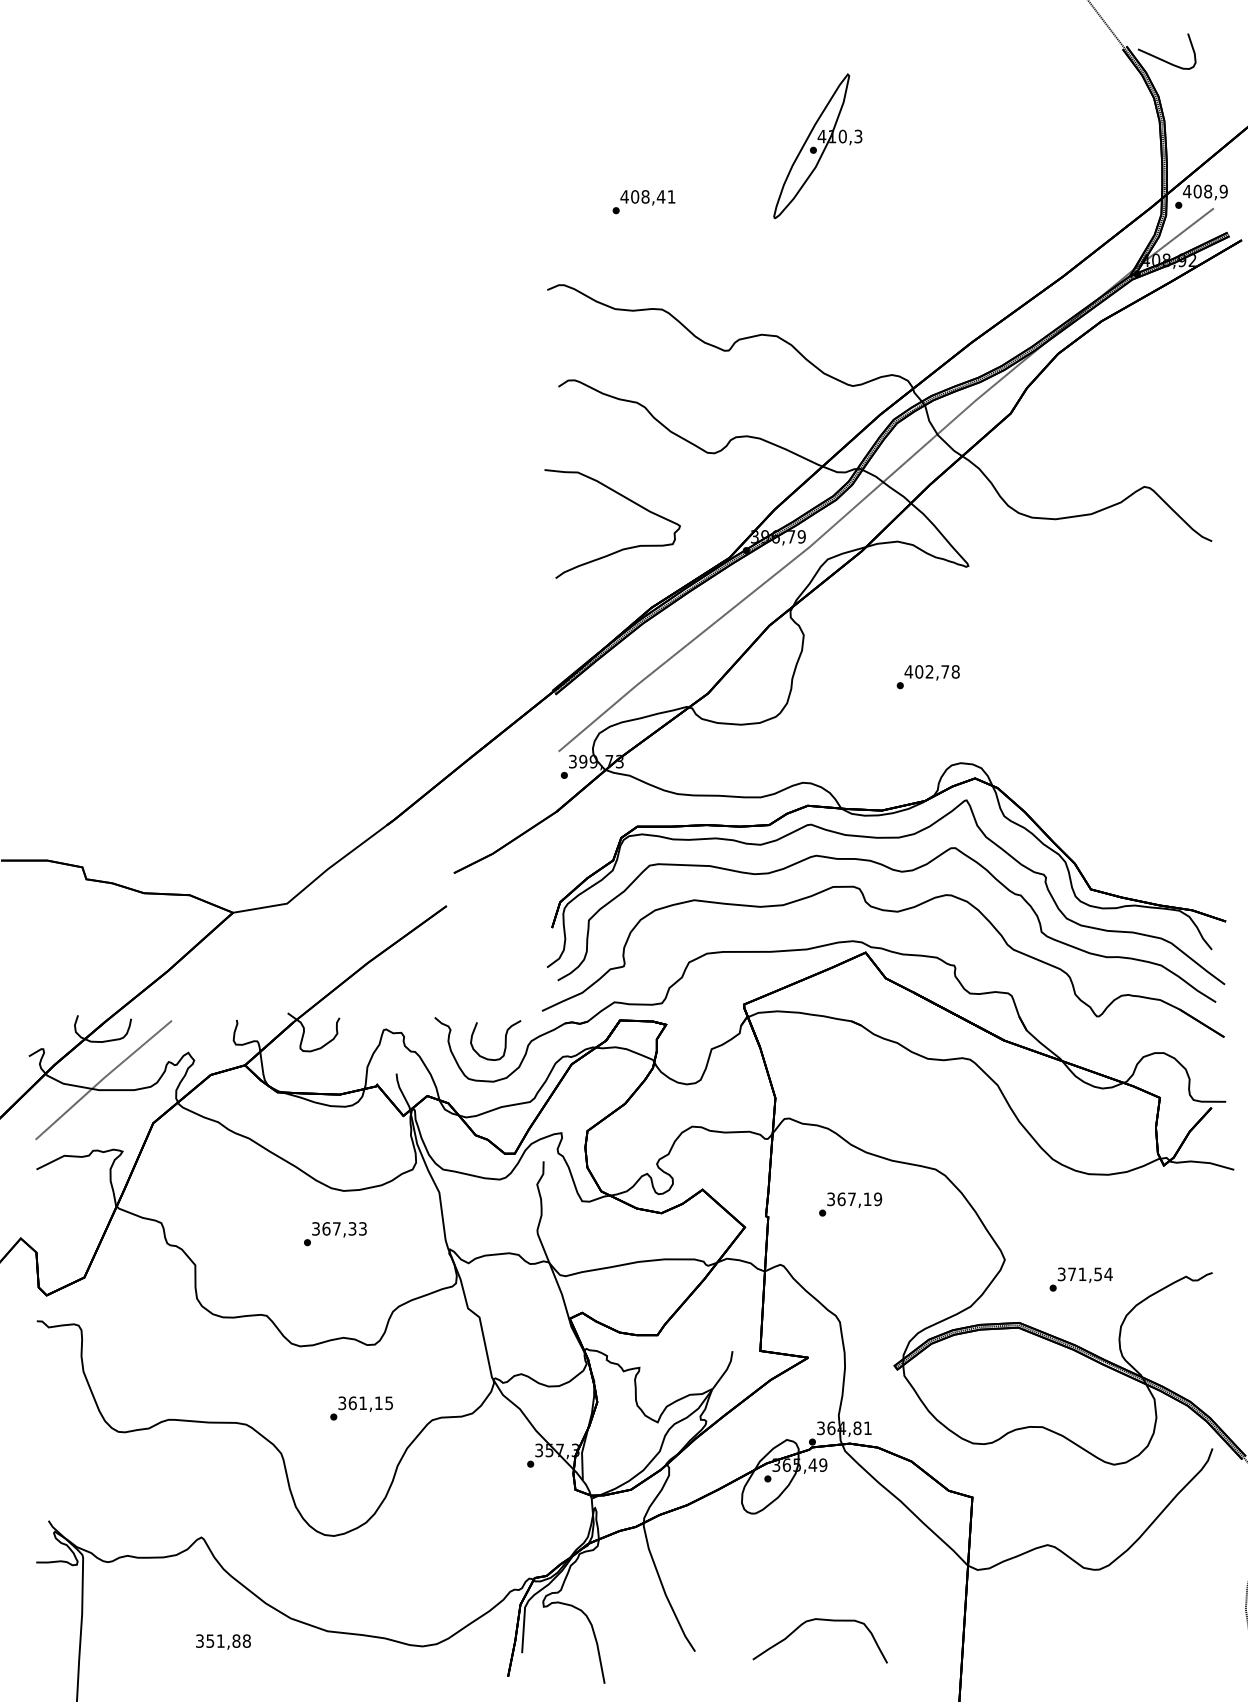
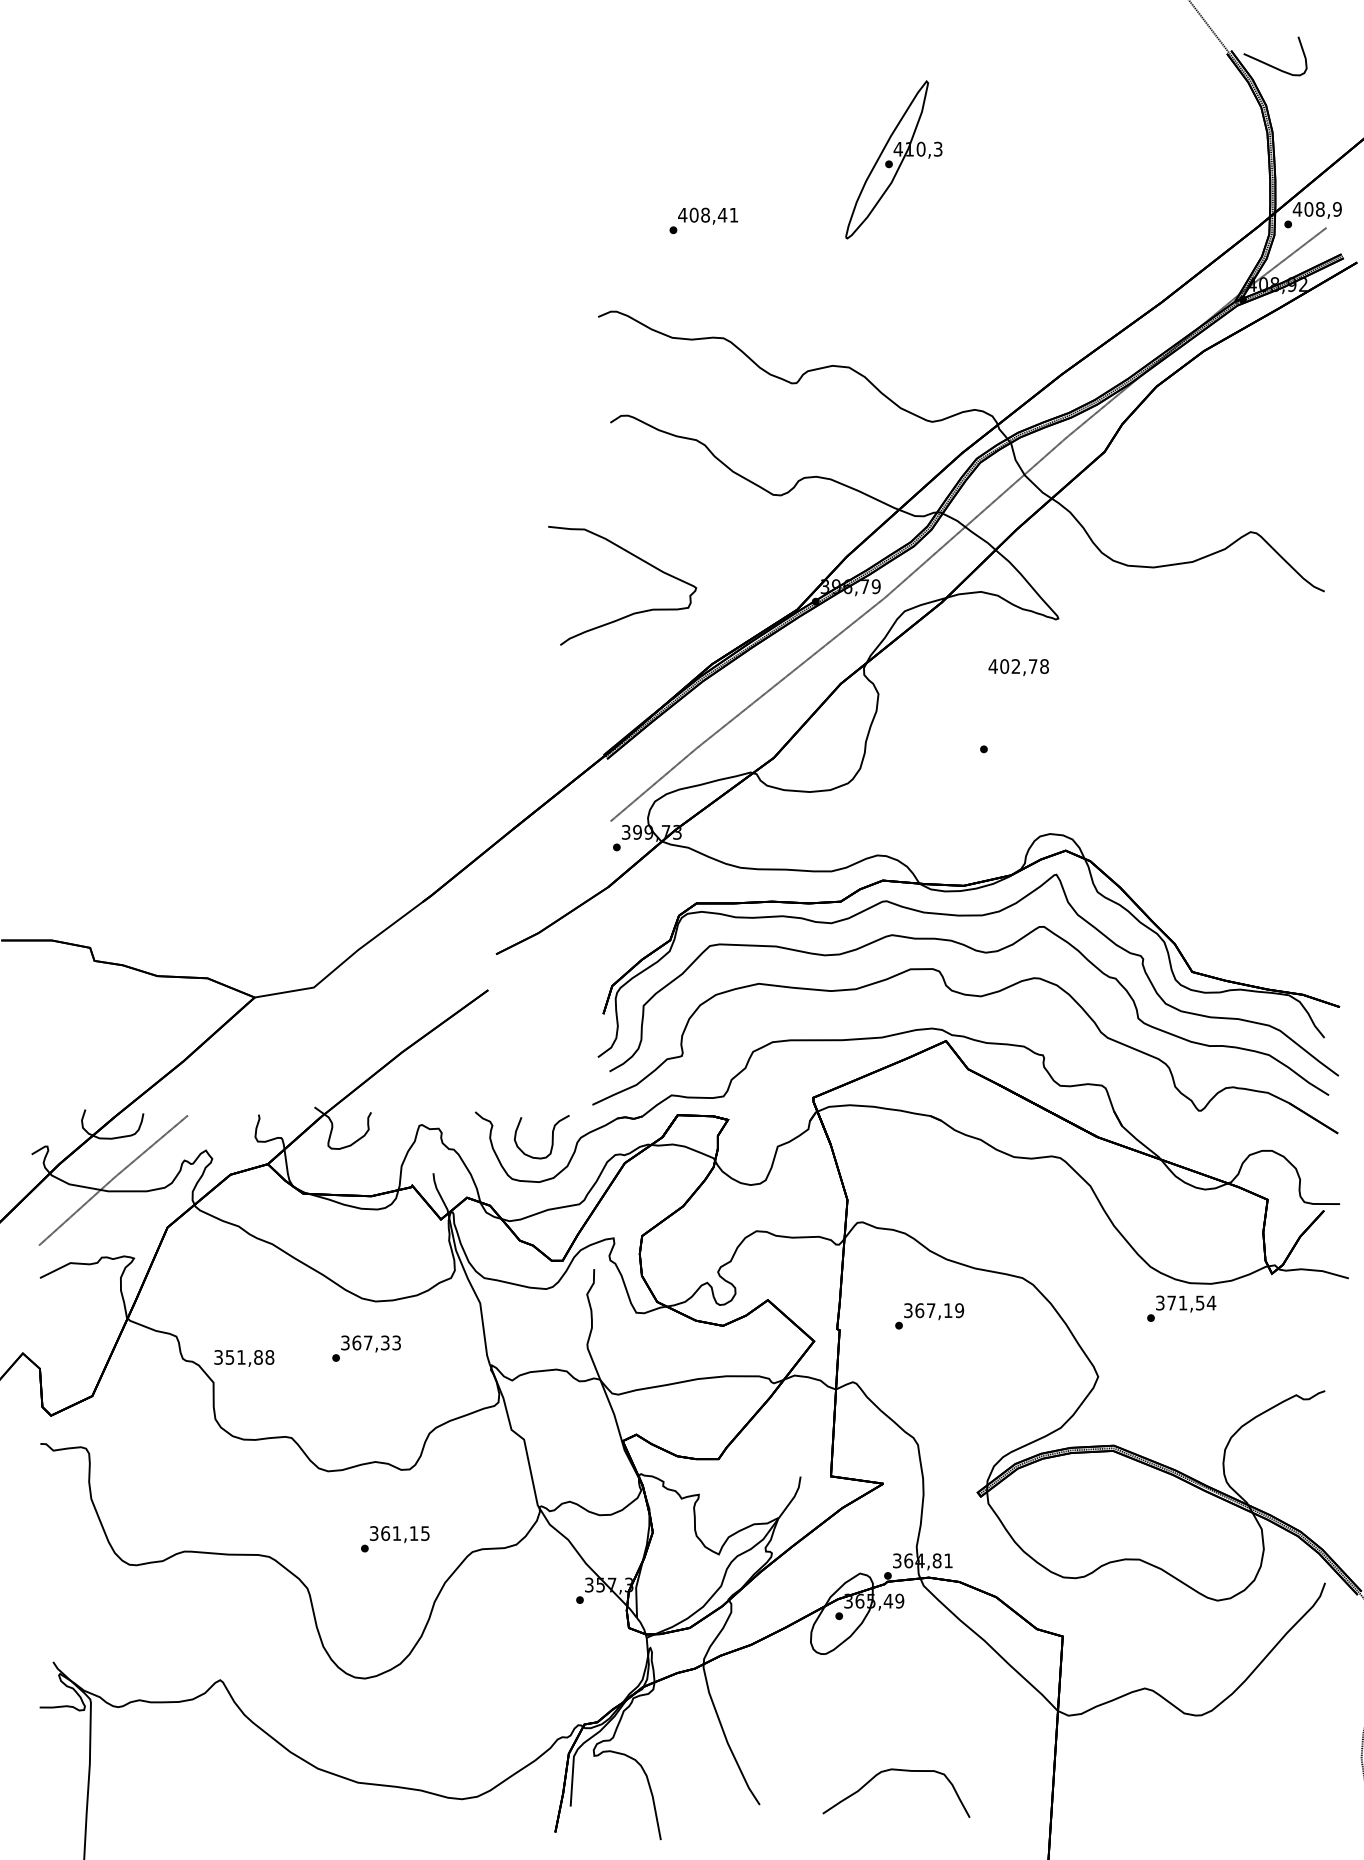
curve: (622, 548) -> (633, 612), moved
text: (931, 672) -> (1018, 667), moved
text: (1080, 1279) -> (1180, 1308), moved
text: (223, 1641) -> (244, 1357), moved

